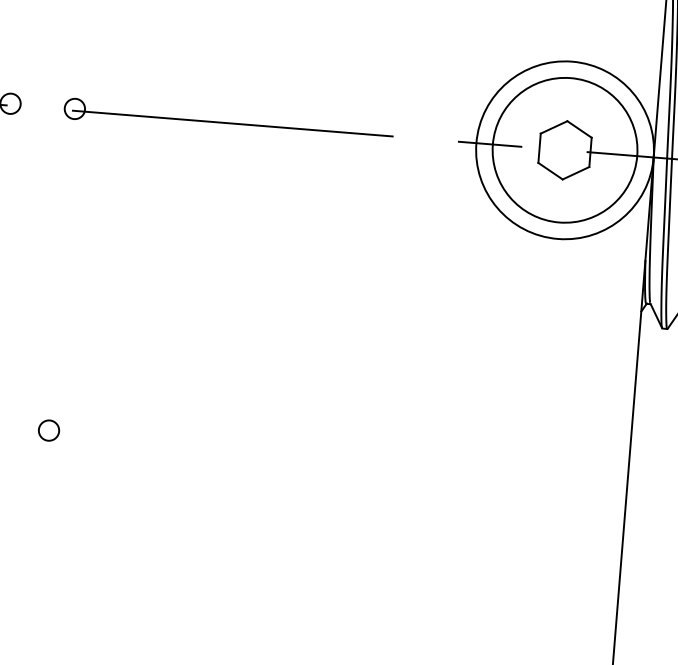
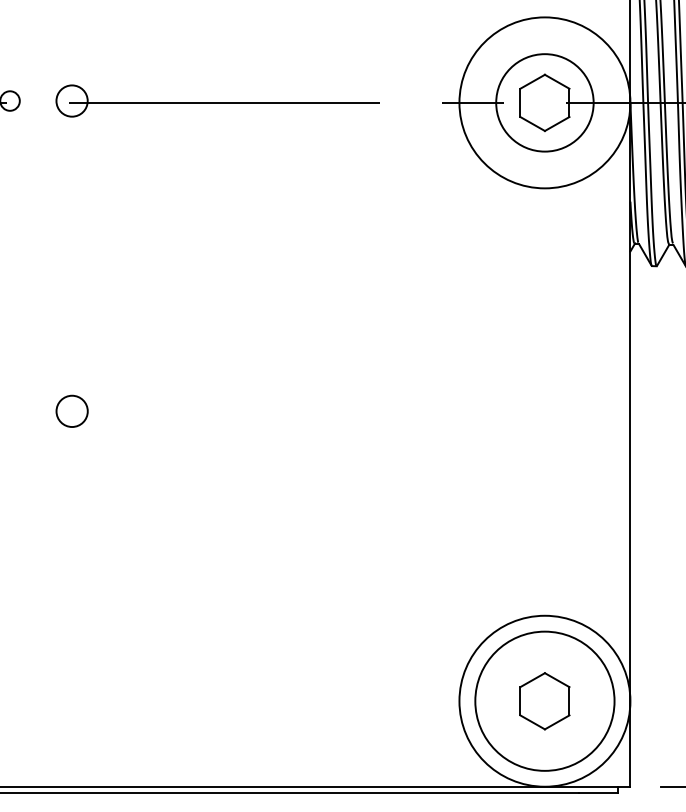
circle: (74, 108) -> (71, 100), size x1.6
circle: (564, 149) -> (544, 102), size x0.7
circle: (48, 429) -> (71, 410), size x1.6

